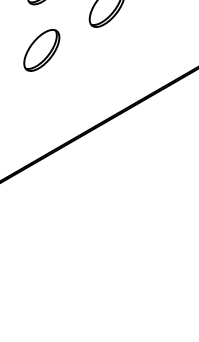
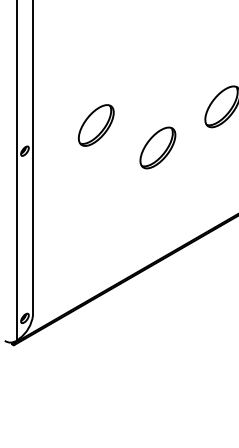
part: (41, 50) -> (92, 191), removed

